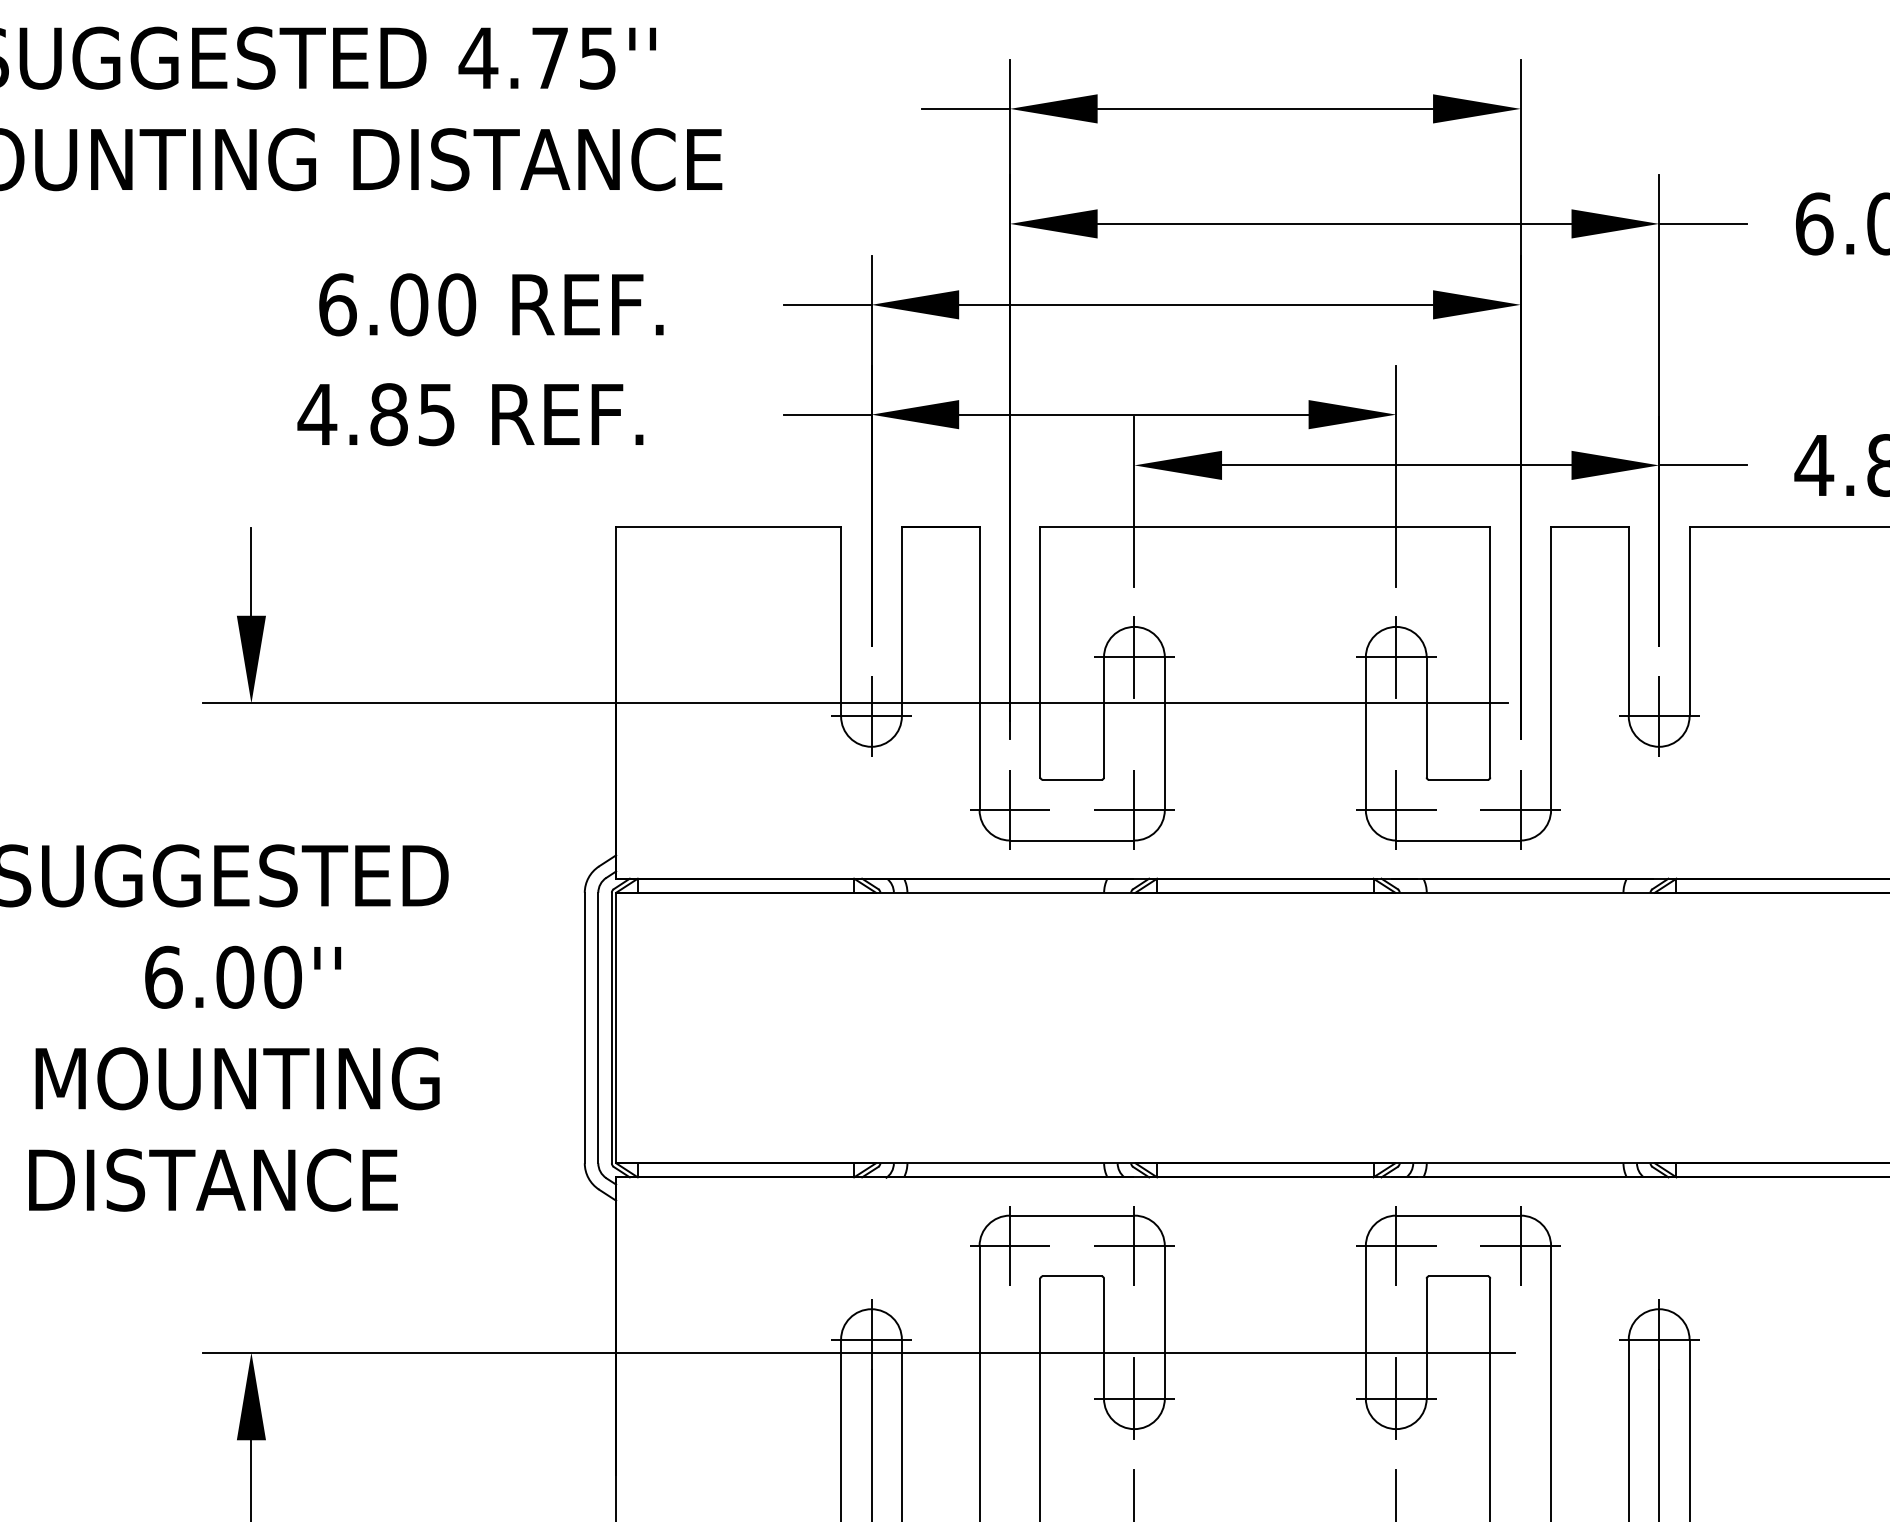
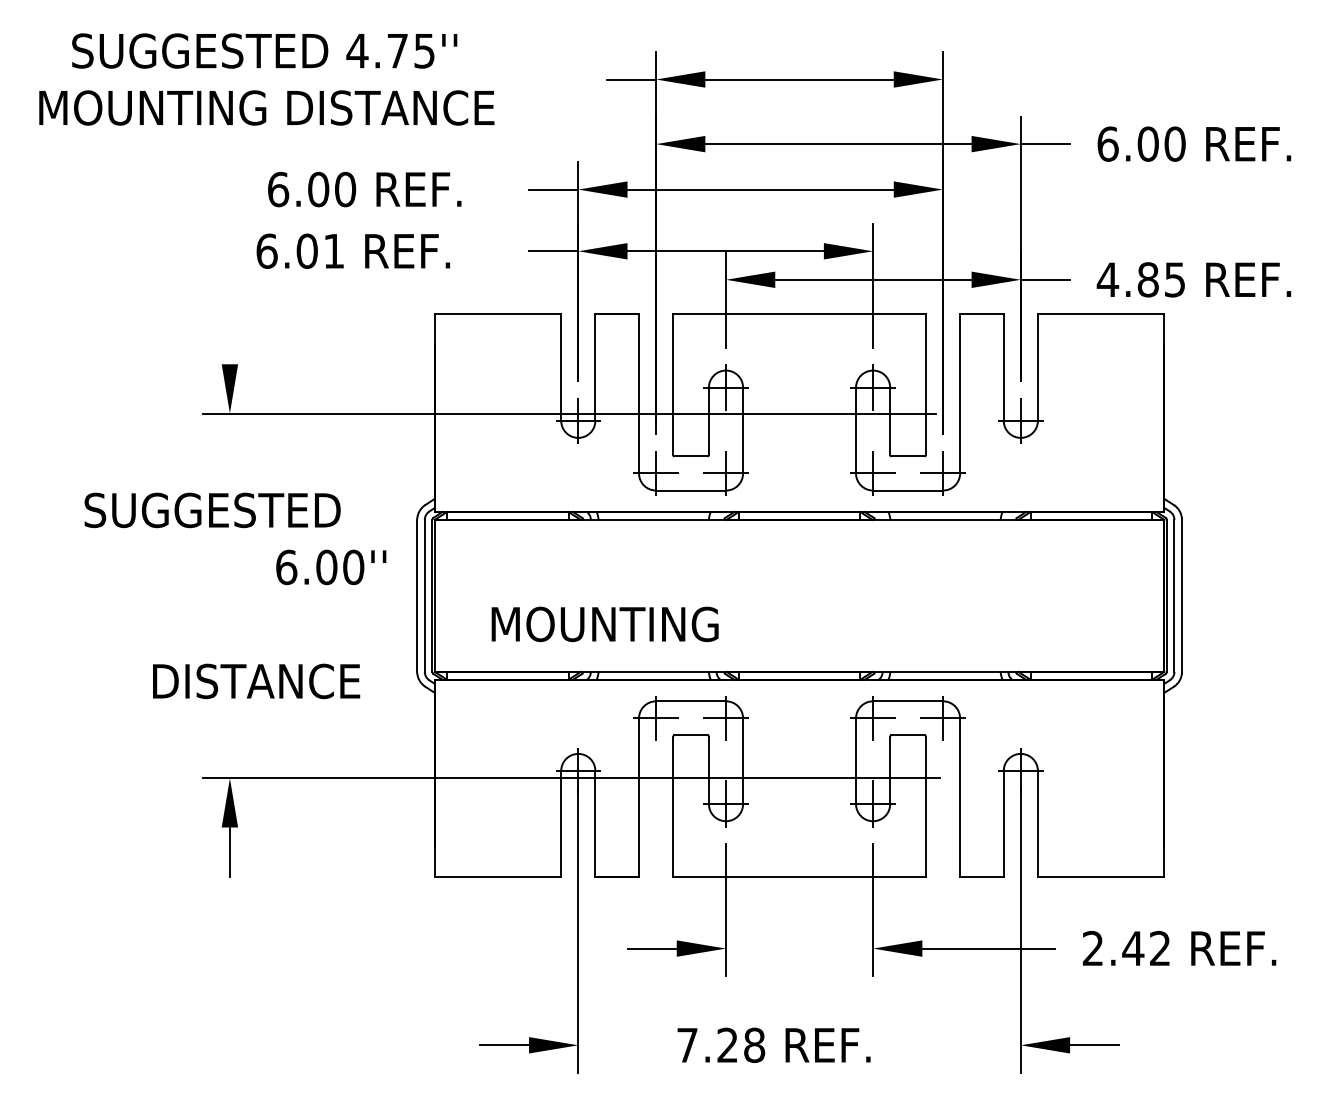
text: (375, 413) -> (299, 250), 4.85 -> 6.01
line: (250, 571) -> (229, 339), removed
text: (243, 977) -> (331, 567), moved
text: (236, 1078) -> (604, 624), moved
text: (213, 1180) -> (256, 681), moved

